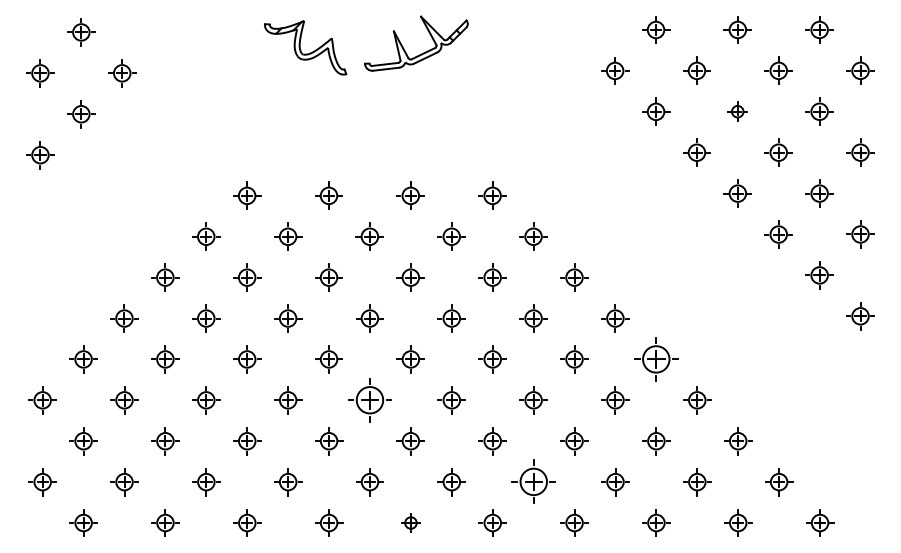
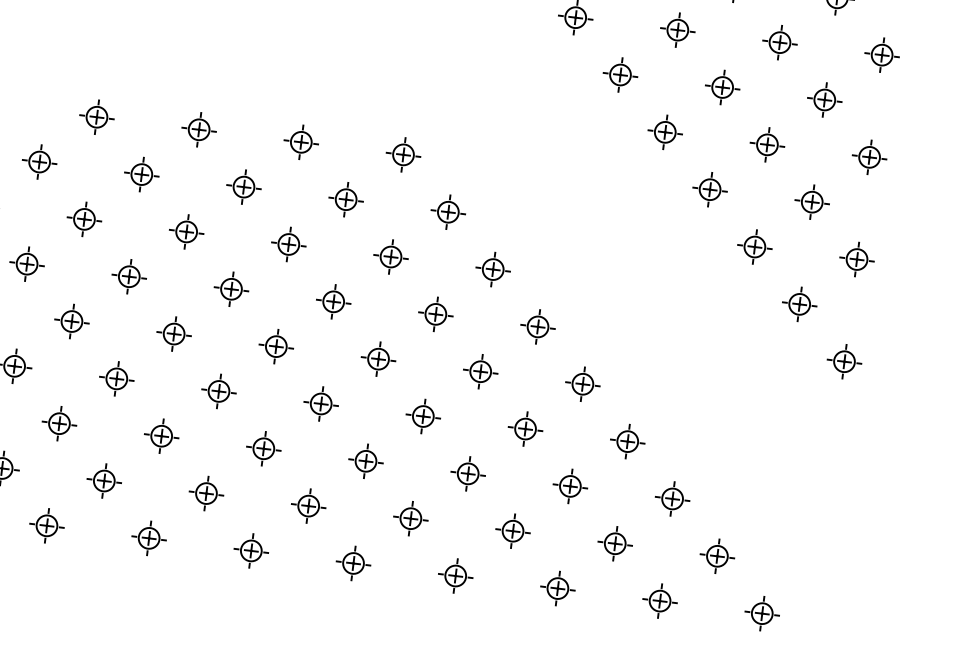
part: (737, 111) -> (722, 87), size x1.43
part: (656, 359) -> (583, 384), size x0.62
part: (369, 400) -> (218, 391), size x0.62
part: (533, 482) -> (410, 519), size x0.62
part: (410, 522) -> (250, 550), size x1.43

